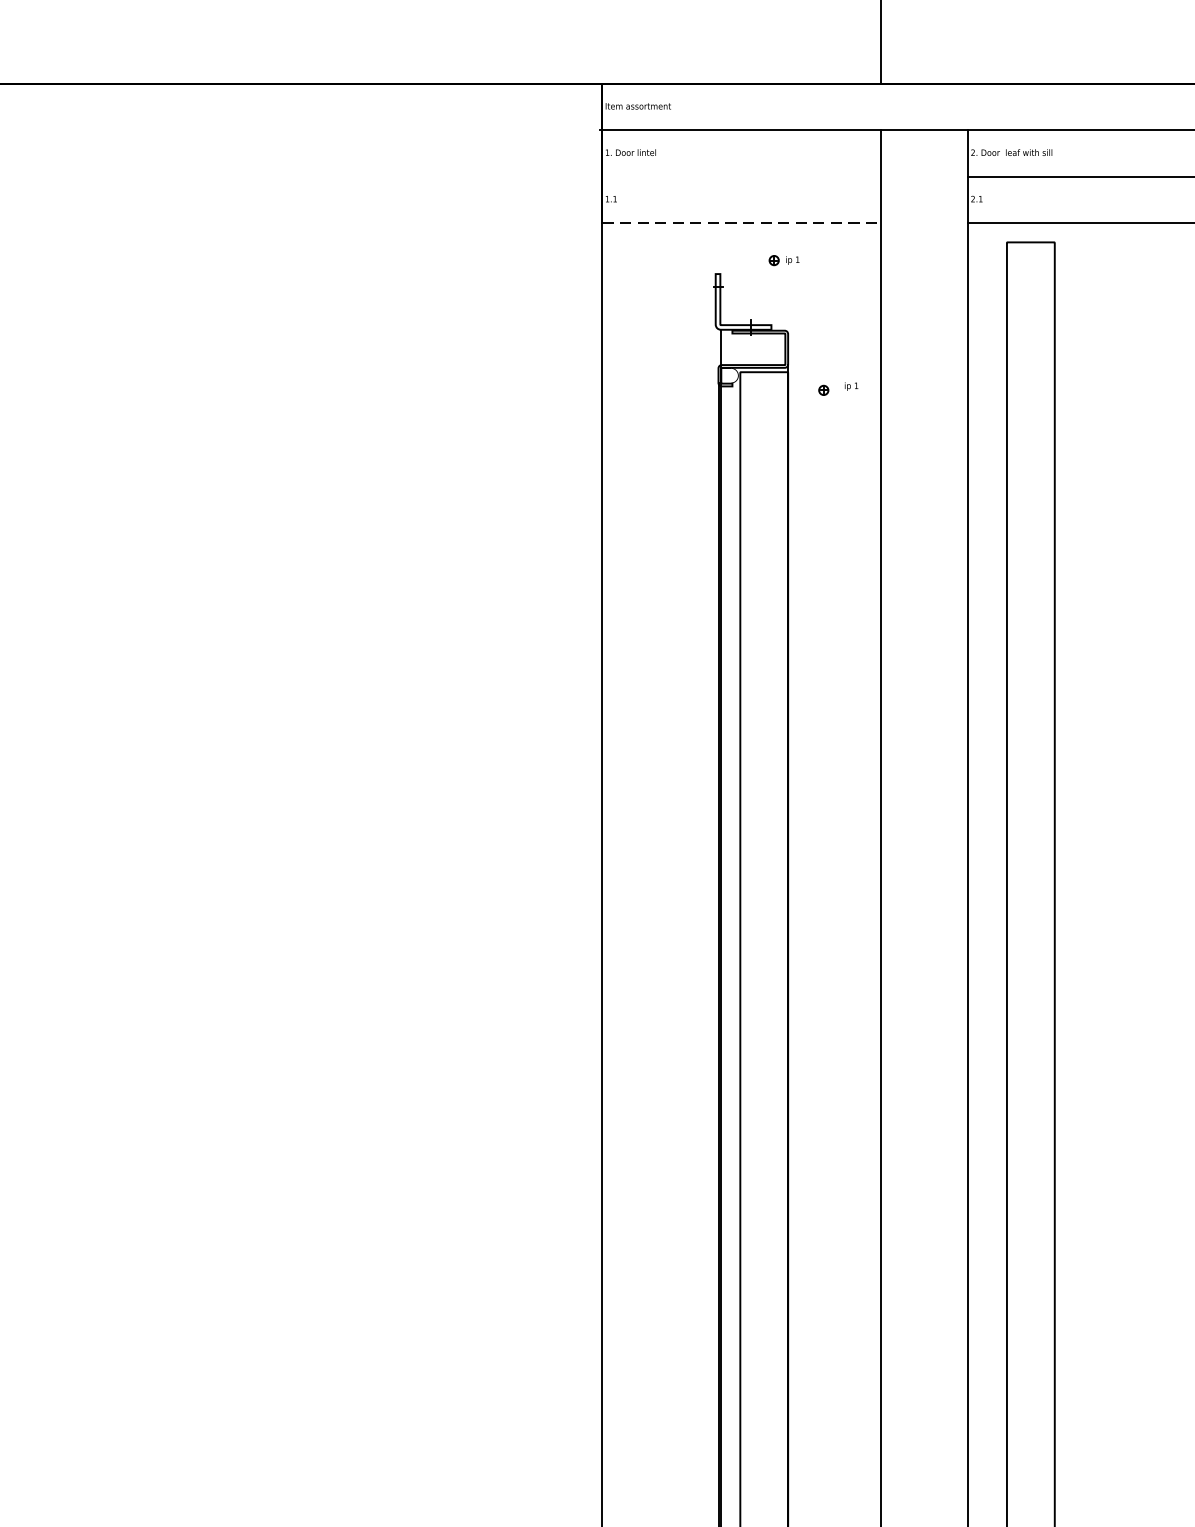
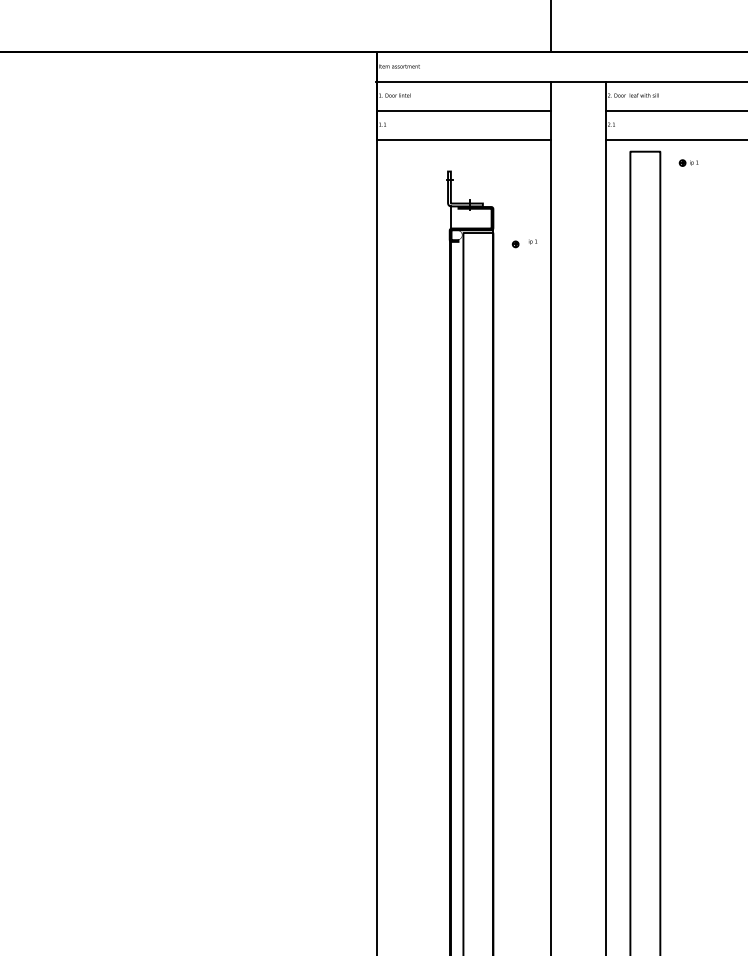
line: (742, 176) -> (464, 110), added
line: (742, 222) -> (464, 139), dashed -> solid
part: (783, 259) -> (688, 162), moved

